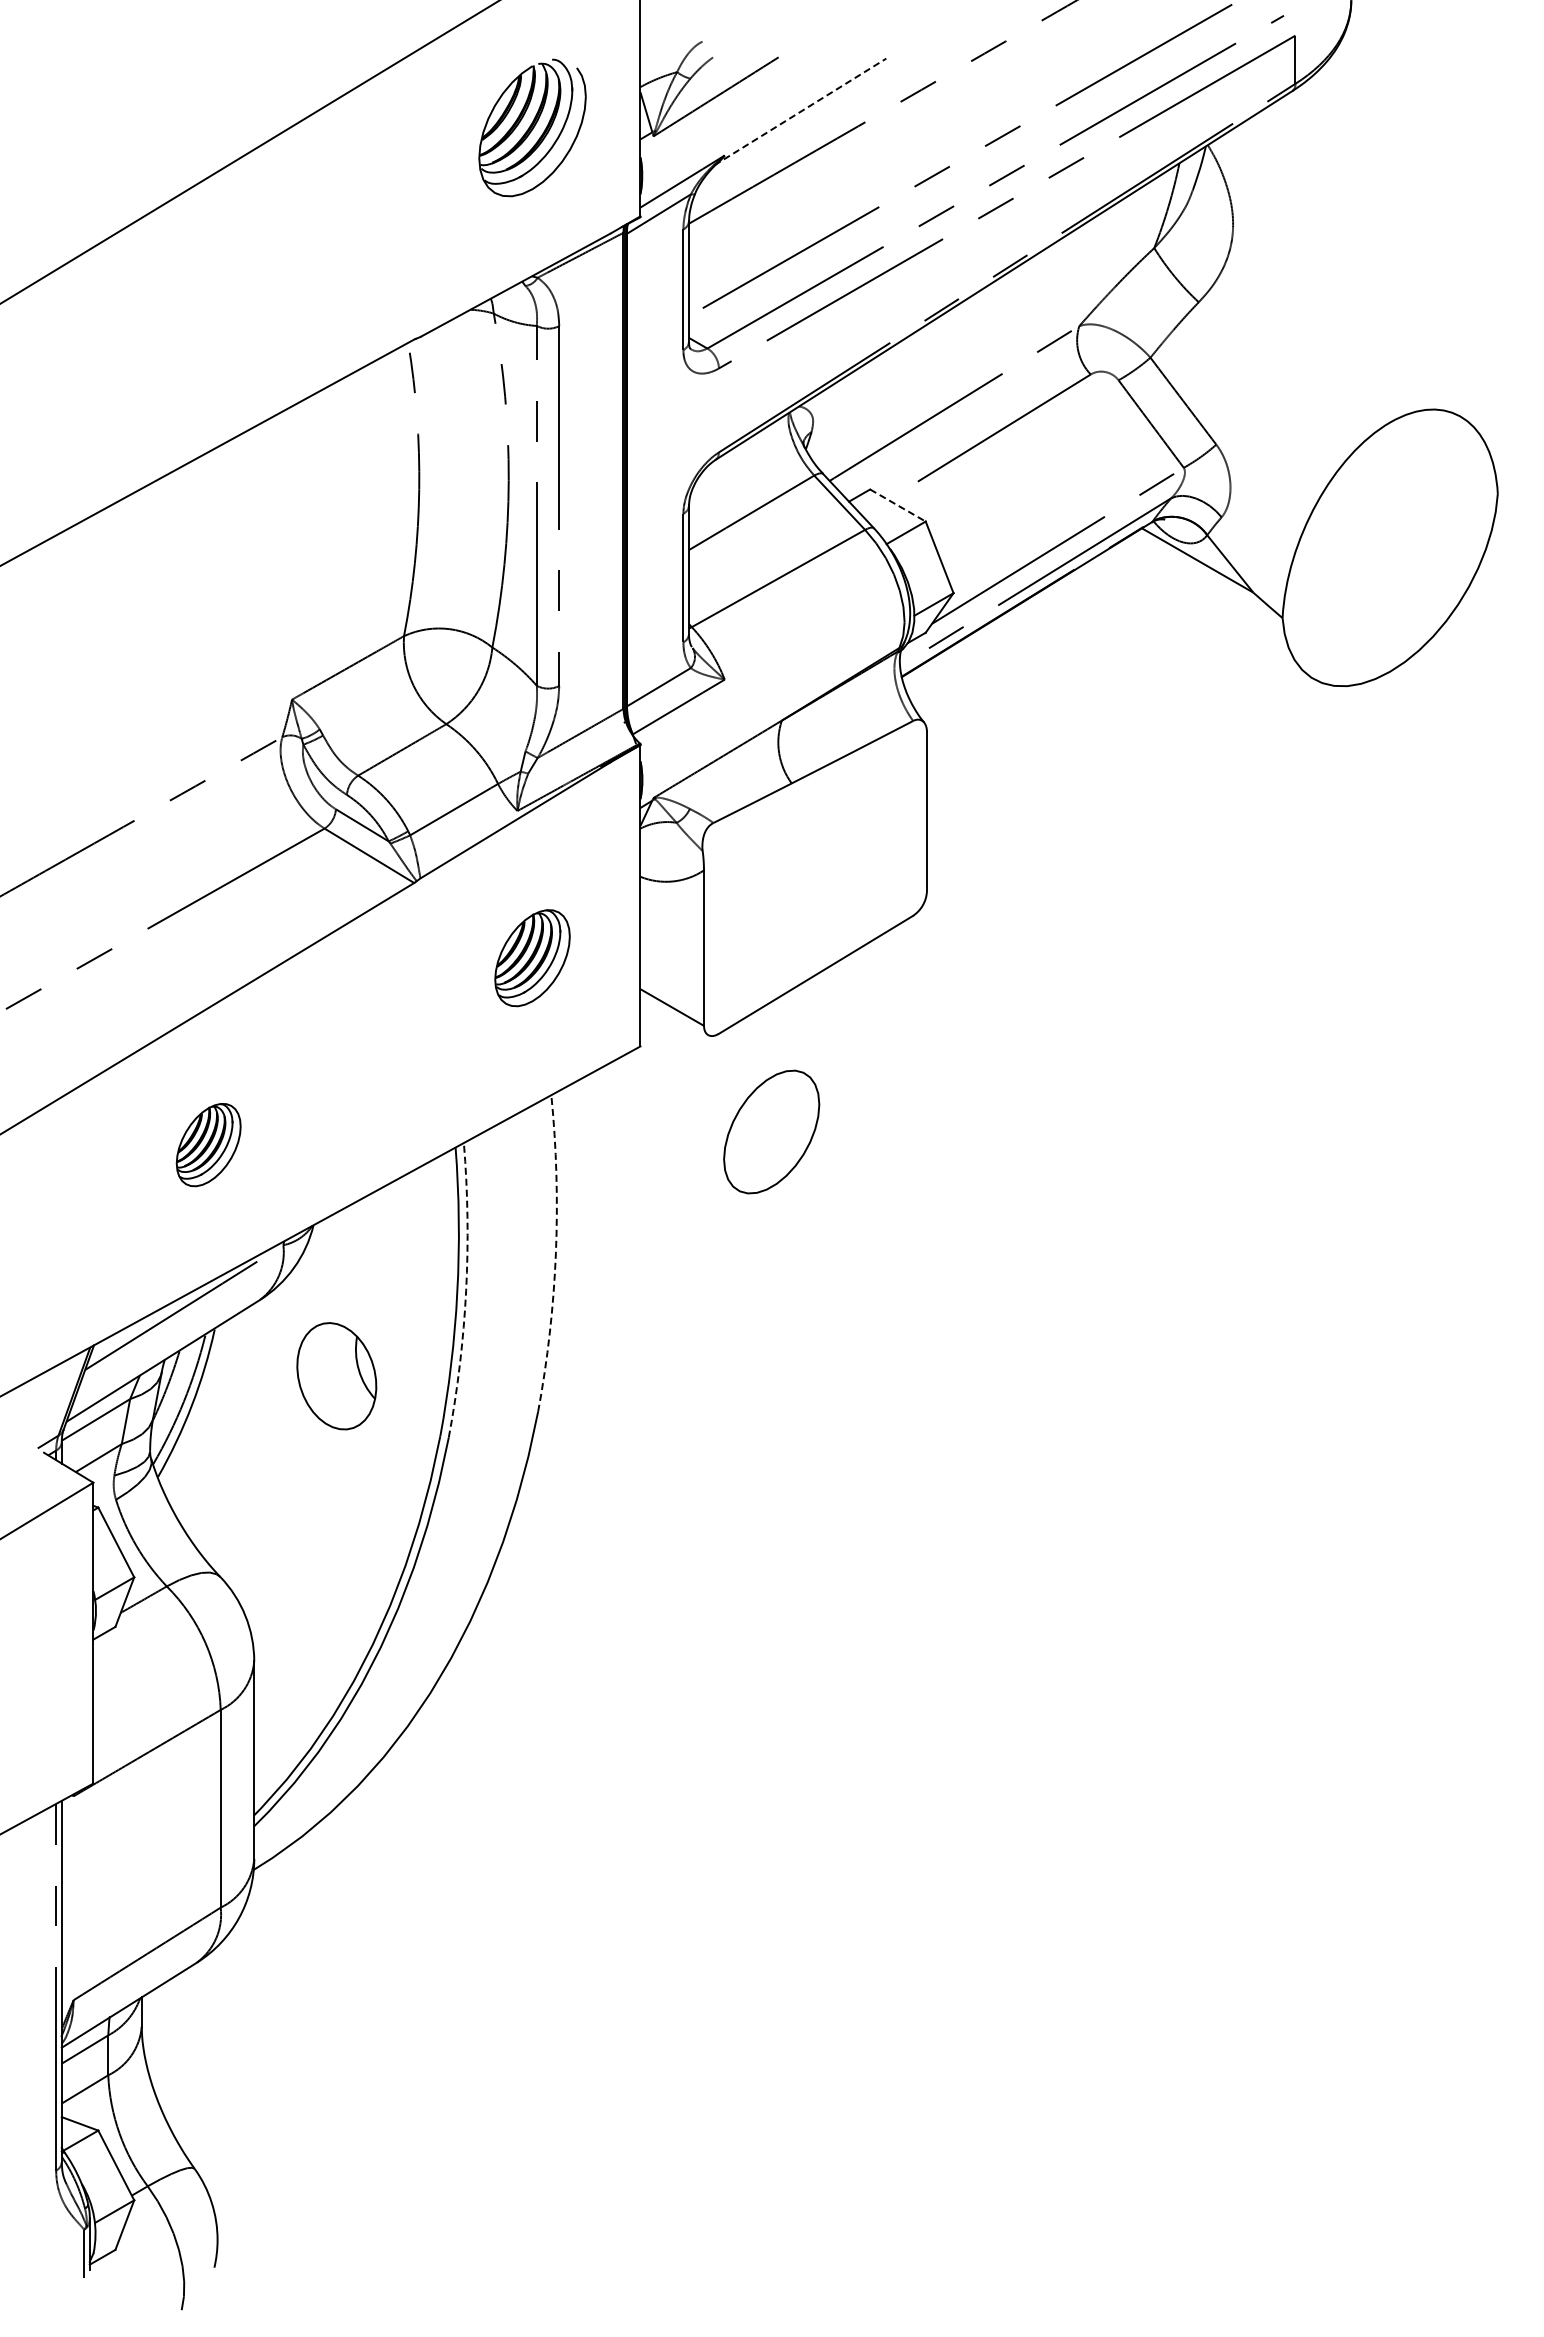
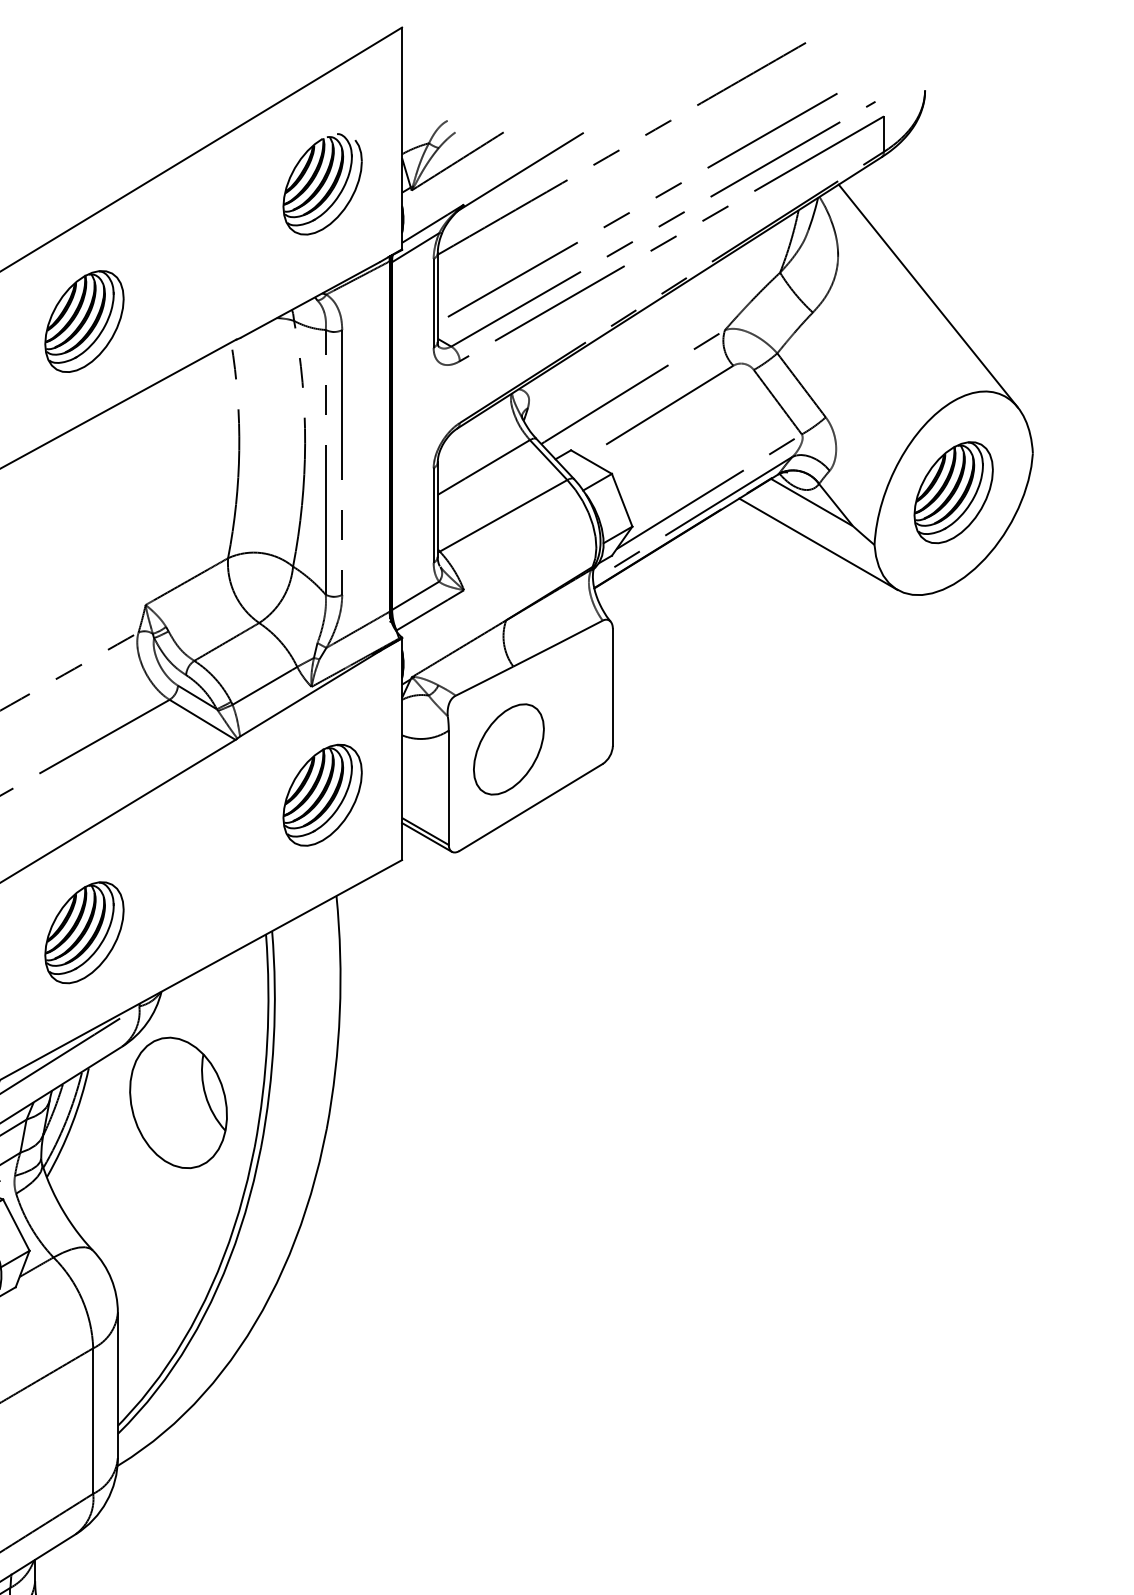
line: (800, 111) -> (519, 172), dashed -> solid
line: (1355, 279) -> (928, 295), added
part: (208, 314) -> (84, 321), added
line: (898, 505) -> (591, 462), dashed -> solid
part: (1390, 546) -> (953, 492), added
line: (1205, 617) -> (817, 544), added
part: (532, 957) -> (322, 794), size x1.43
line: (674, 1015) -> (427, 837), added
part: (771, 1131) -> (508, 749), moved
part: (208, 1144) -> (84, 932), size x1.67
arc: (555, 1253) -> (339, 1012), dashed -> solid
arc: (466, 1290) -> (274, 1039), dashed -> solid
part: (336, 1375) -> (178, 1102), size x1.67

